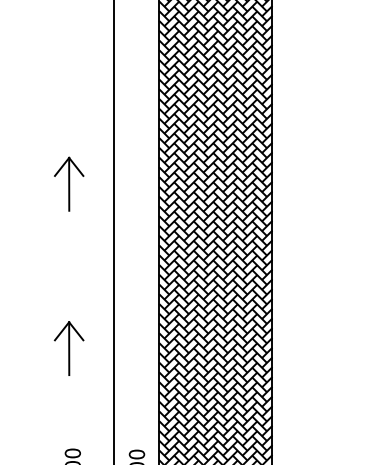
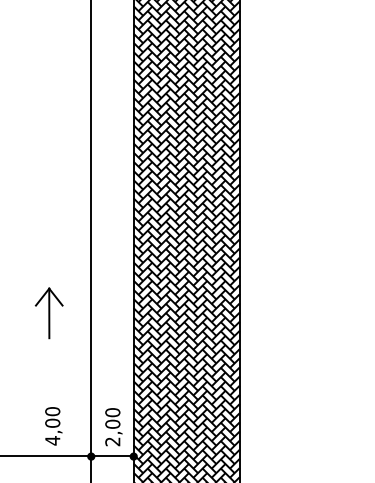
part: (68, 184) -> (48, 159), removed

